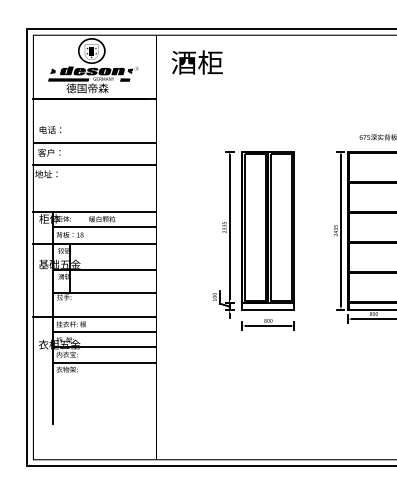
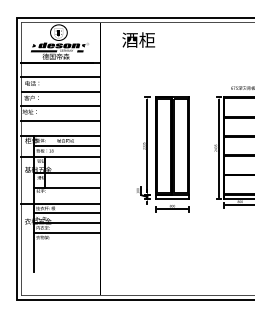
text: (196, 61) -> (138, 39), moved
line: (94, 120) -> (60, 77), added
line: (94, 187) -> (60, 120), added

